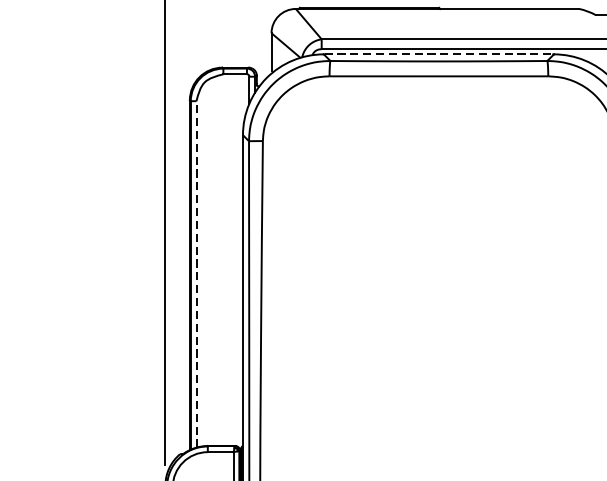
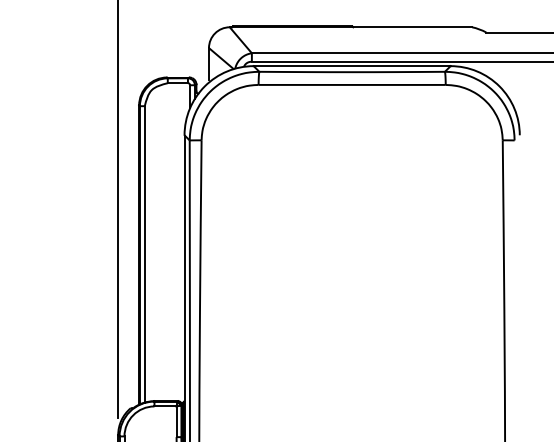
line: (439, 54) -> (352, 66), dashed -> solid
line: (196, 273) -> (144, 253), dashed -> solid

